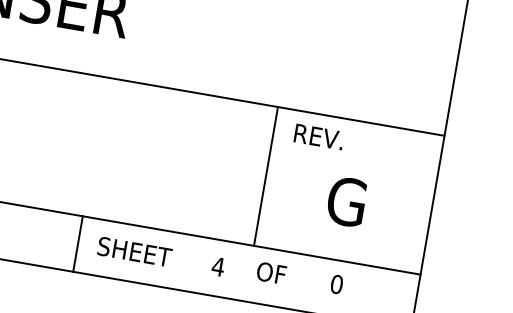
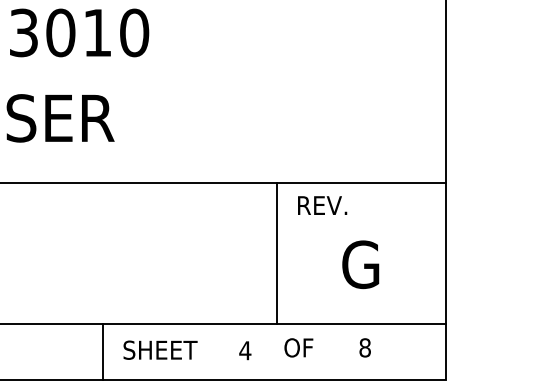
text: (336, 284) -> (364, 347), 0 -> 8

